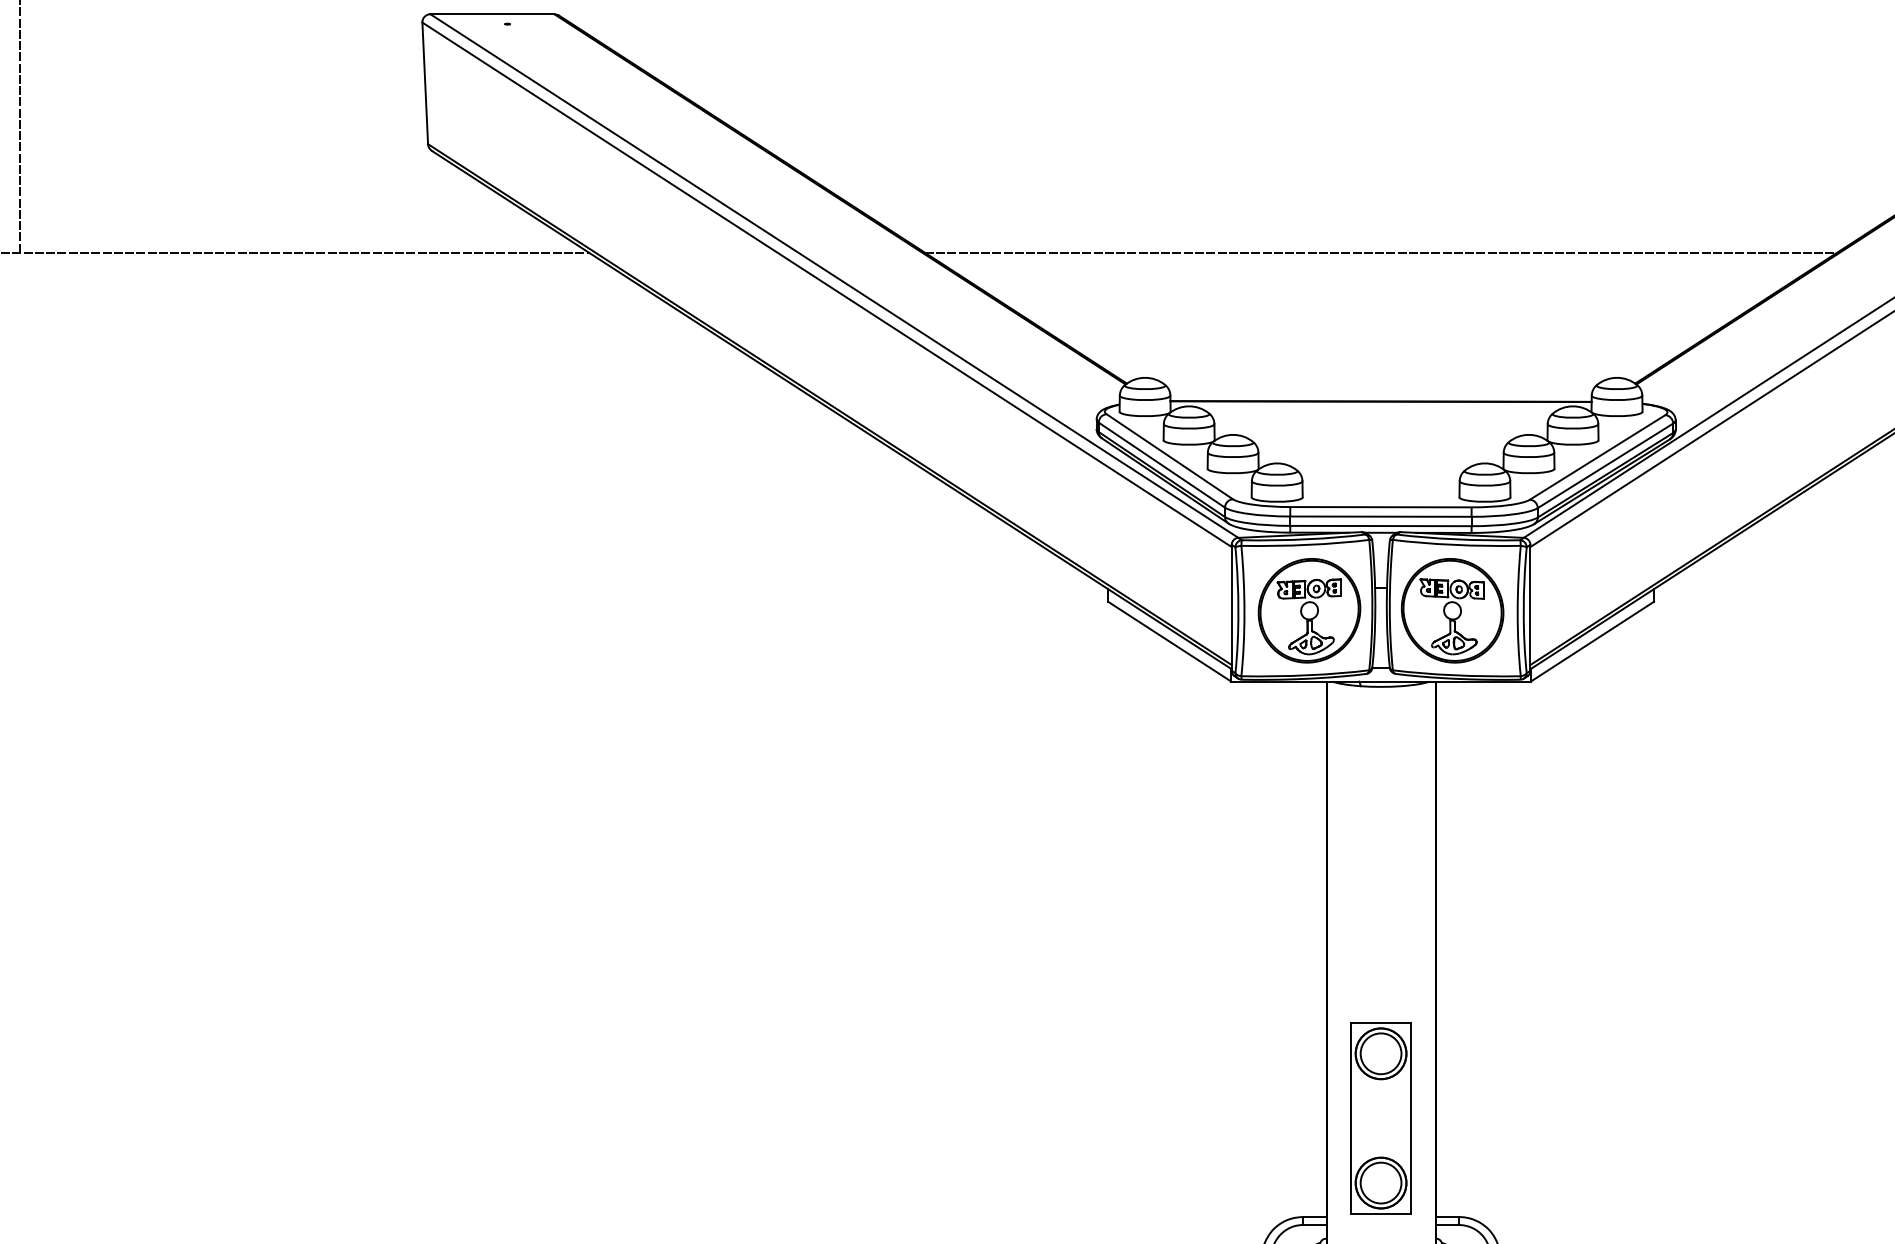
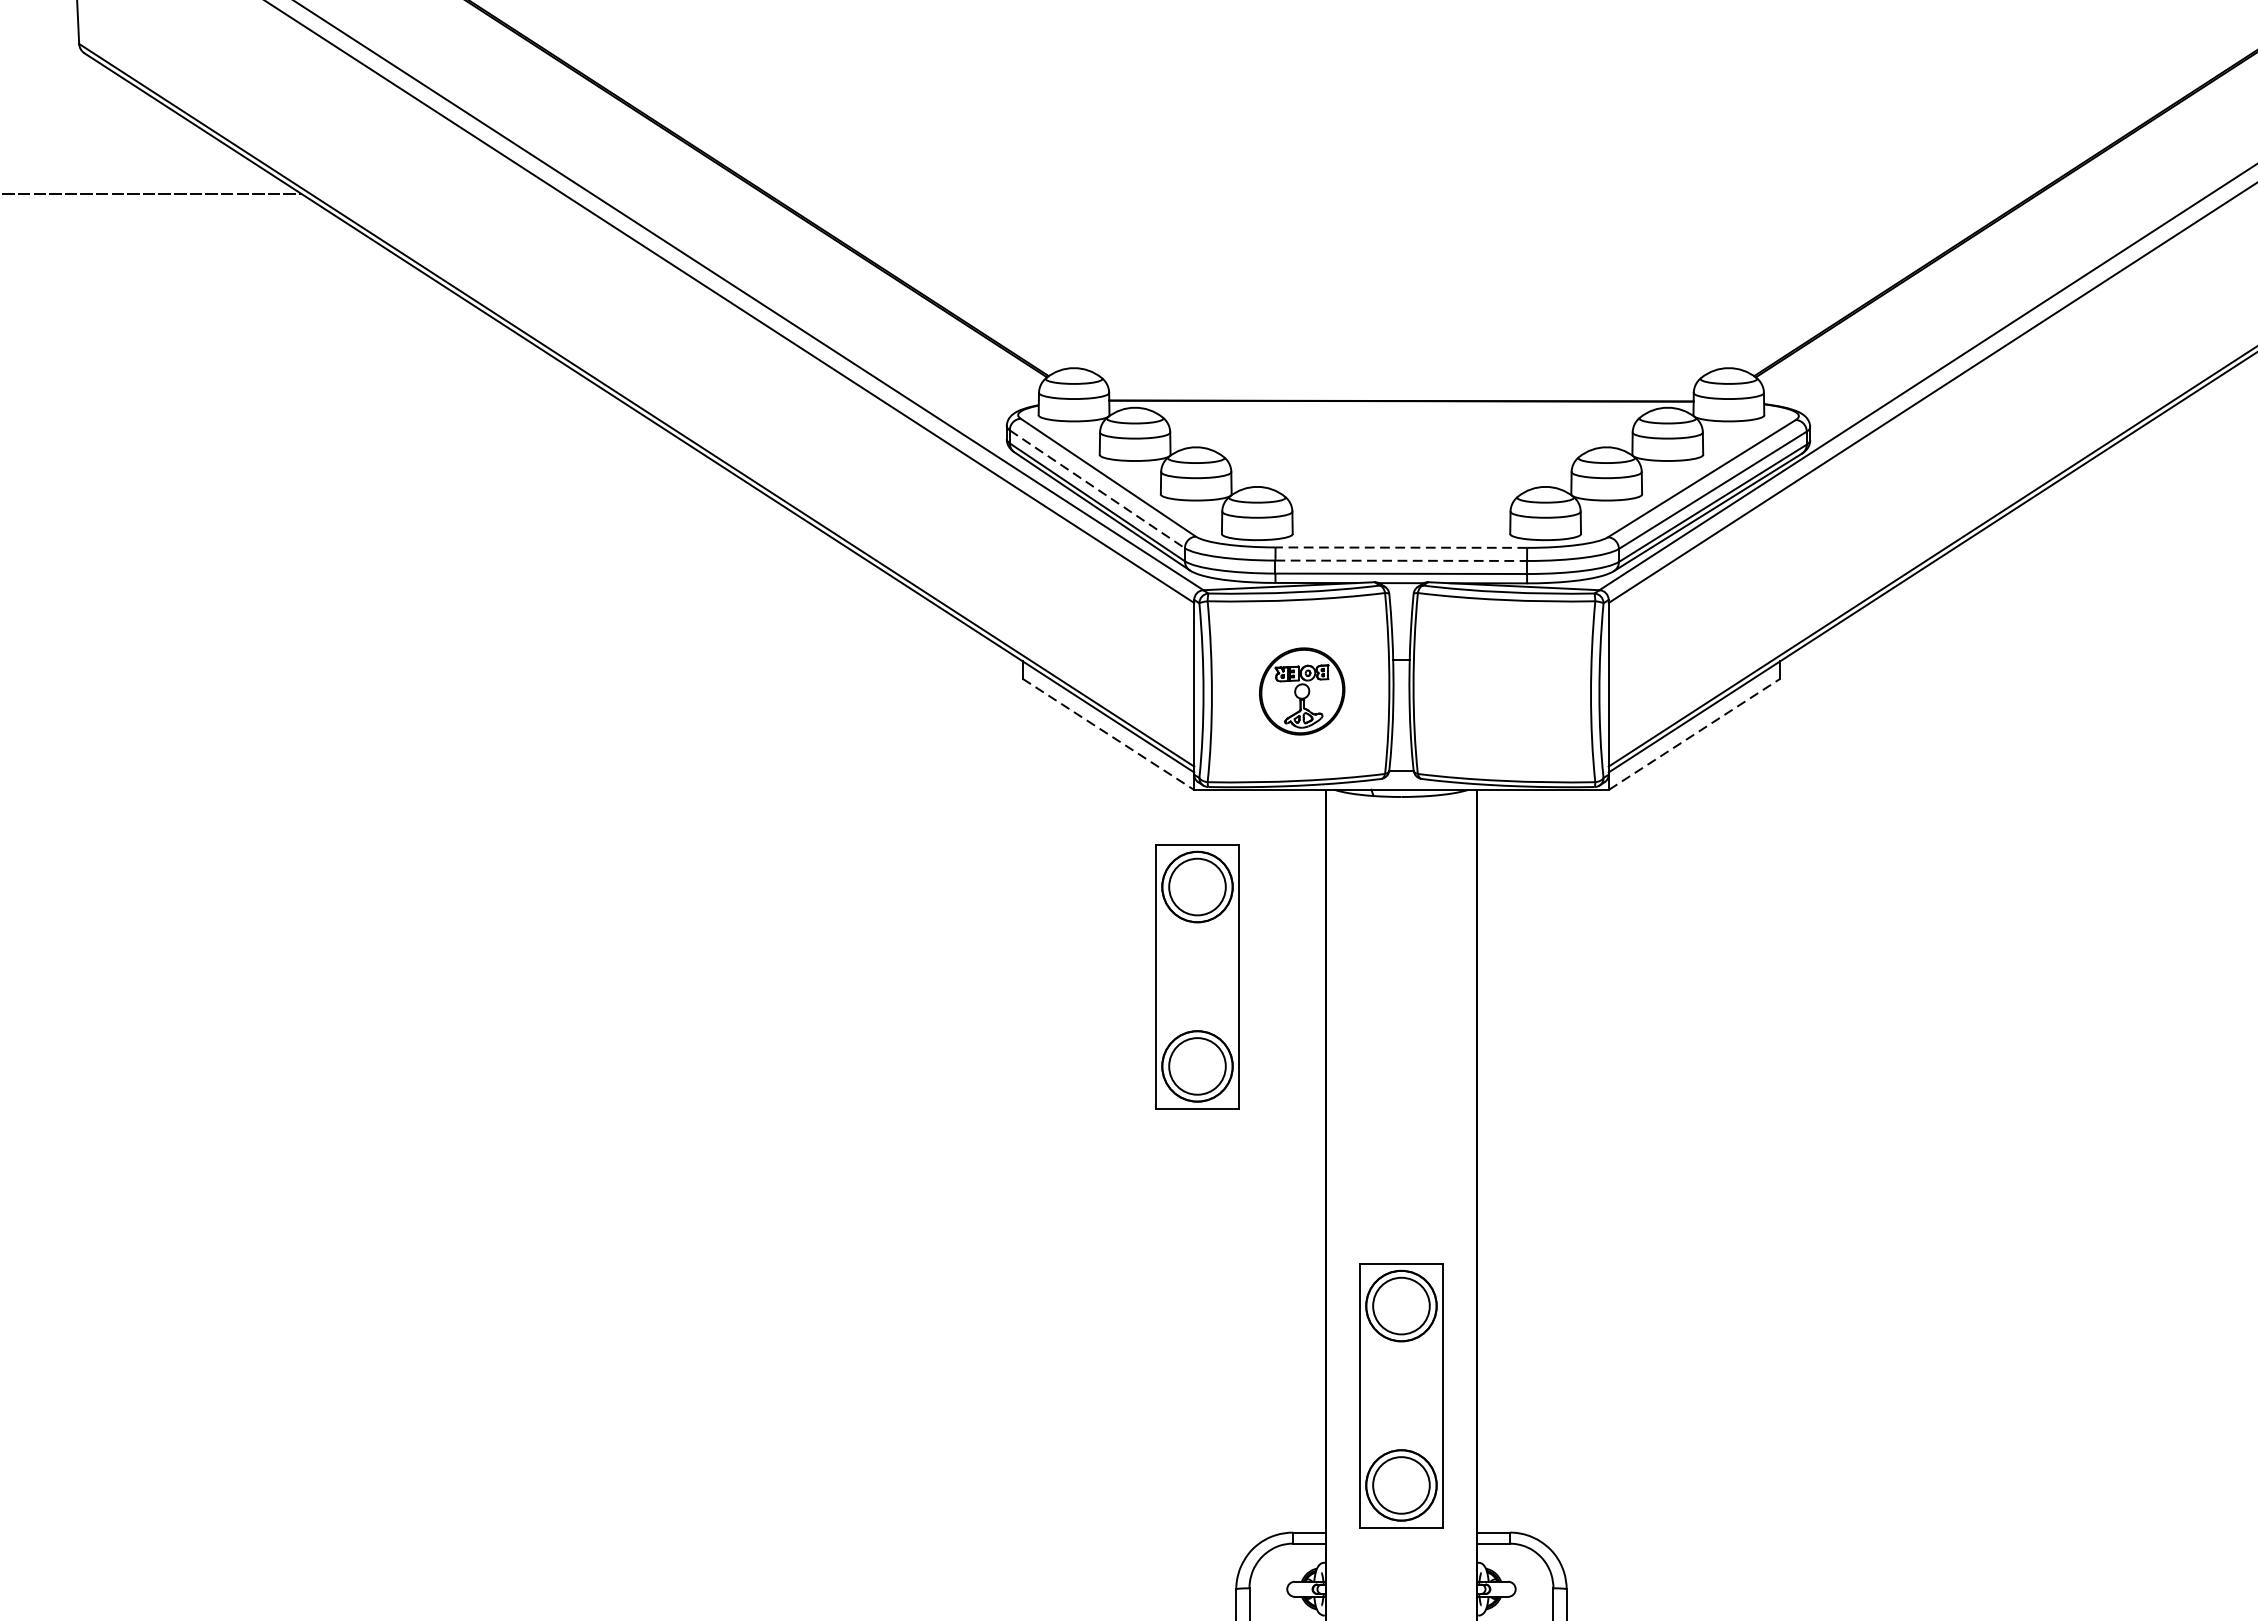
line: (1380, 252) -> (1400, 194), removed
line: (1162, 465) -> (1098, 489), solid -> dashed
line: (1381, 507) -> (1402, 548), solid -> dashed
line: (1380, 516) -> (1400, 560), solid -> dashed
part: (1309, 610) -> (1302, 690), size x0.6
part: (1452, 610) -> (1500, 690), removed
line: (1170, 641) -> (1109, 733), solid -> dashed
line: (1592, 641) -> (1694, 733), solid -> dashed
part: (1233, 816) -> (1196, 976), added

